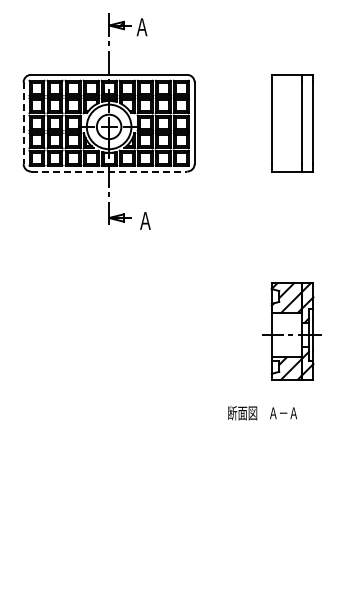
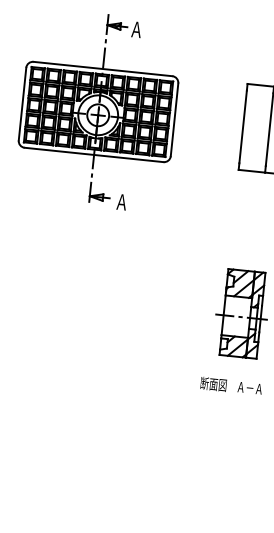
line: (23, 123) -> (22, 104), dashed -> solid
line: (109, 171) -> (94, 154), dashed -> solid
text: (262, 413) -> (231, 386), moved

